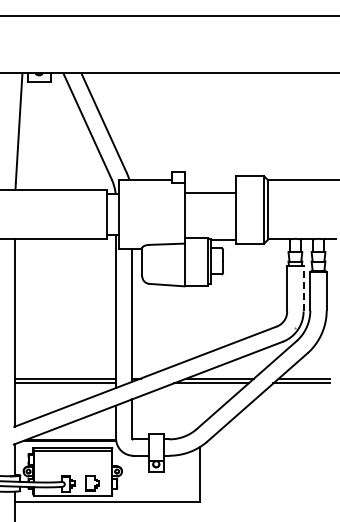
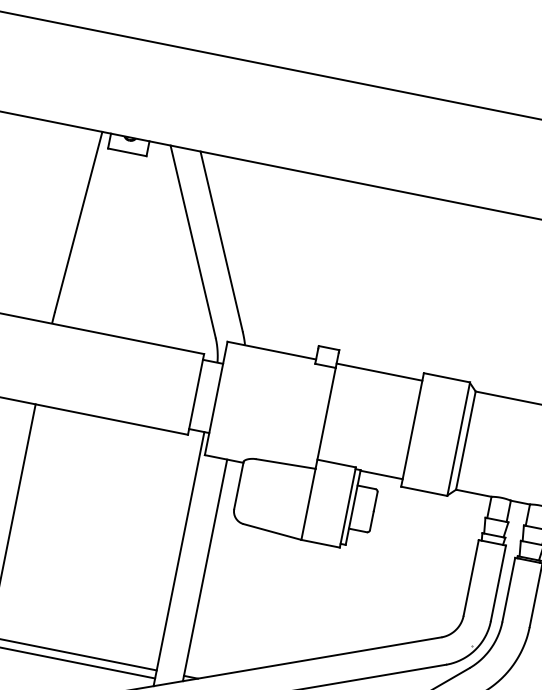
line: (210, 193) -> (379, 372), moved
line: (303, 288) -> (498, 582), dashed -> solid

